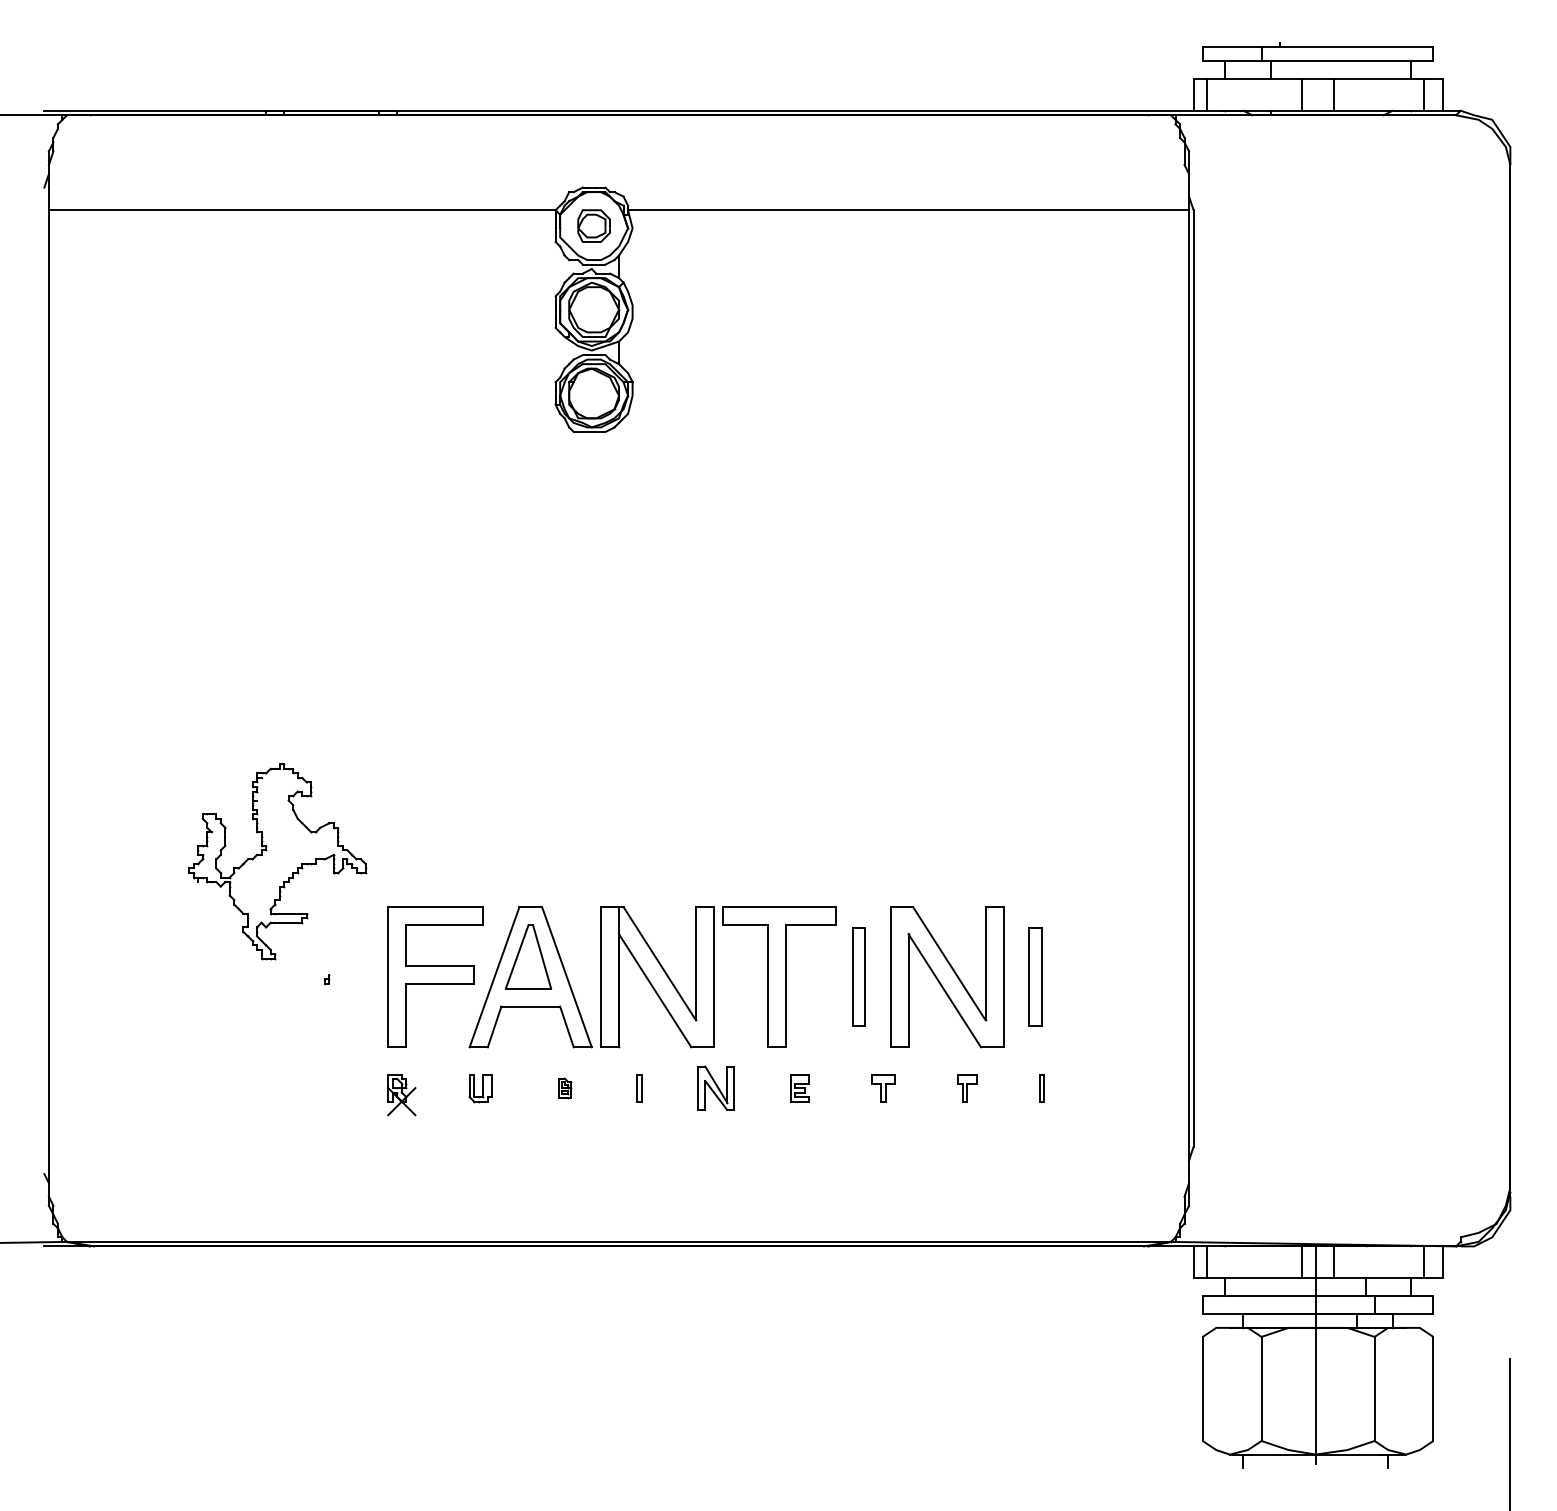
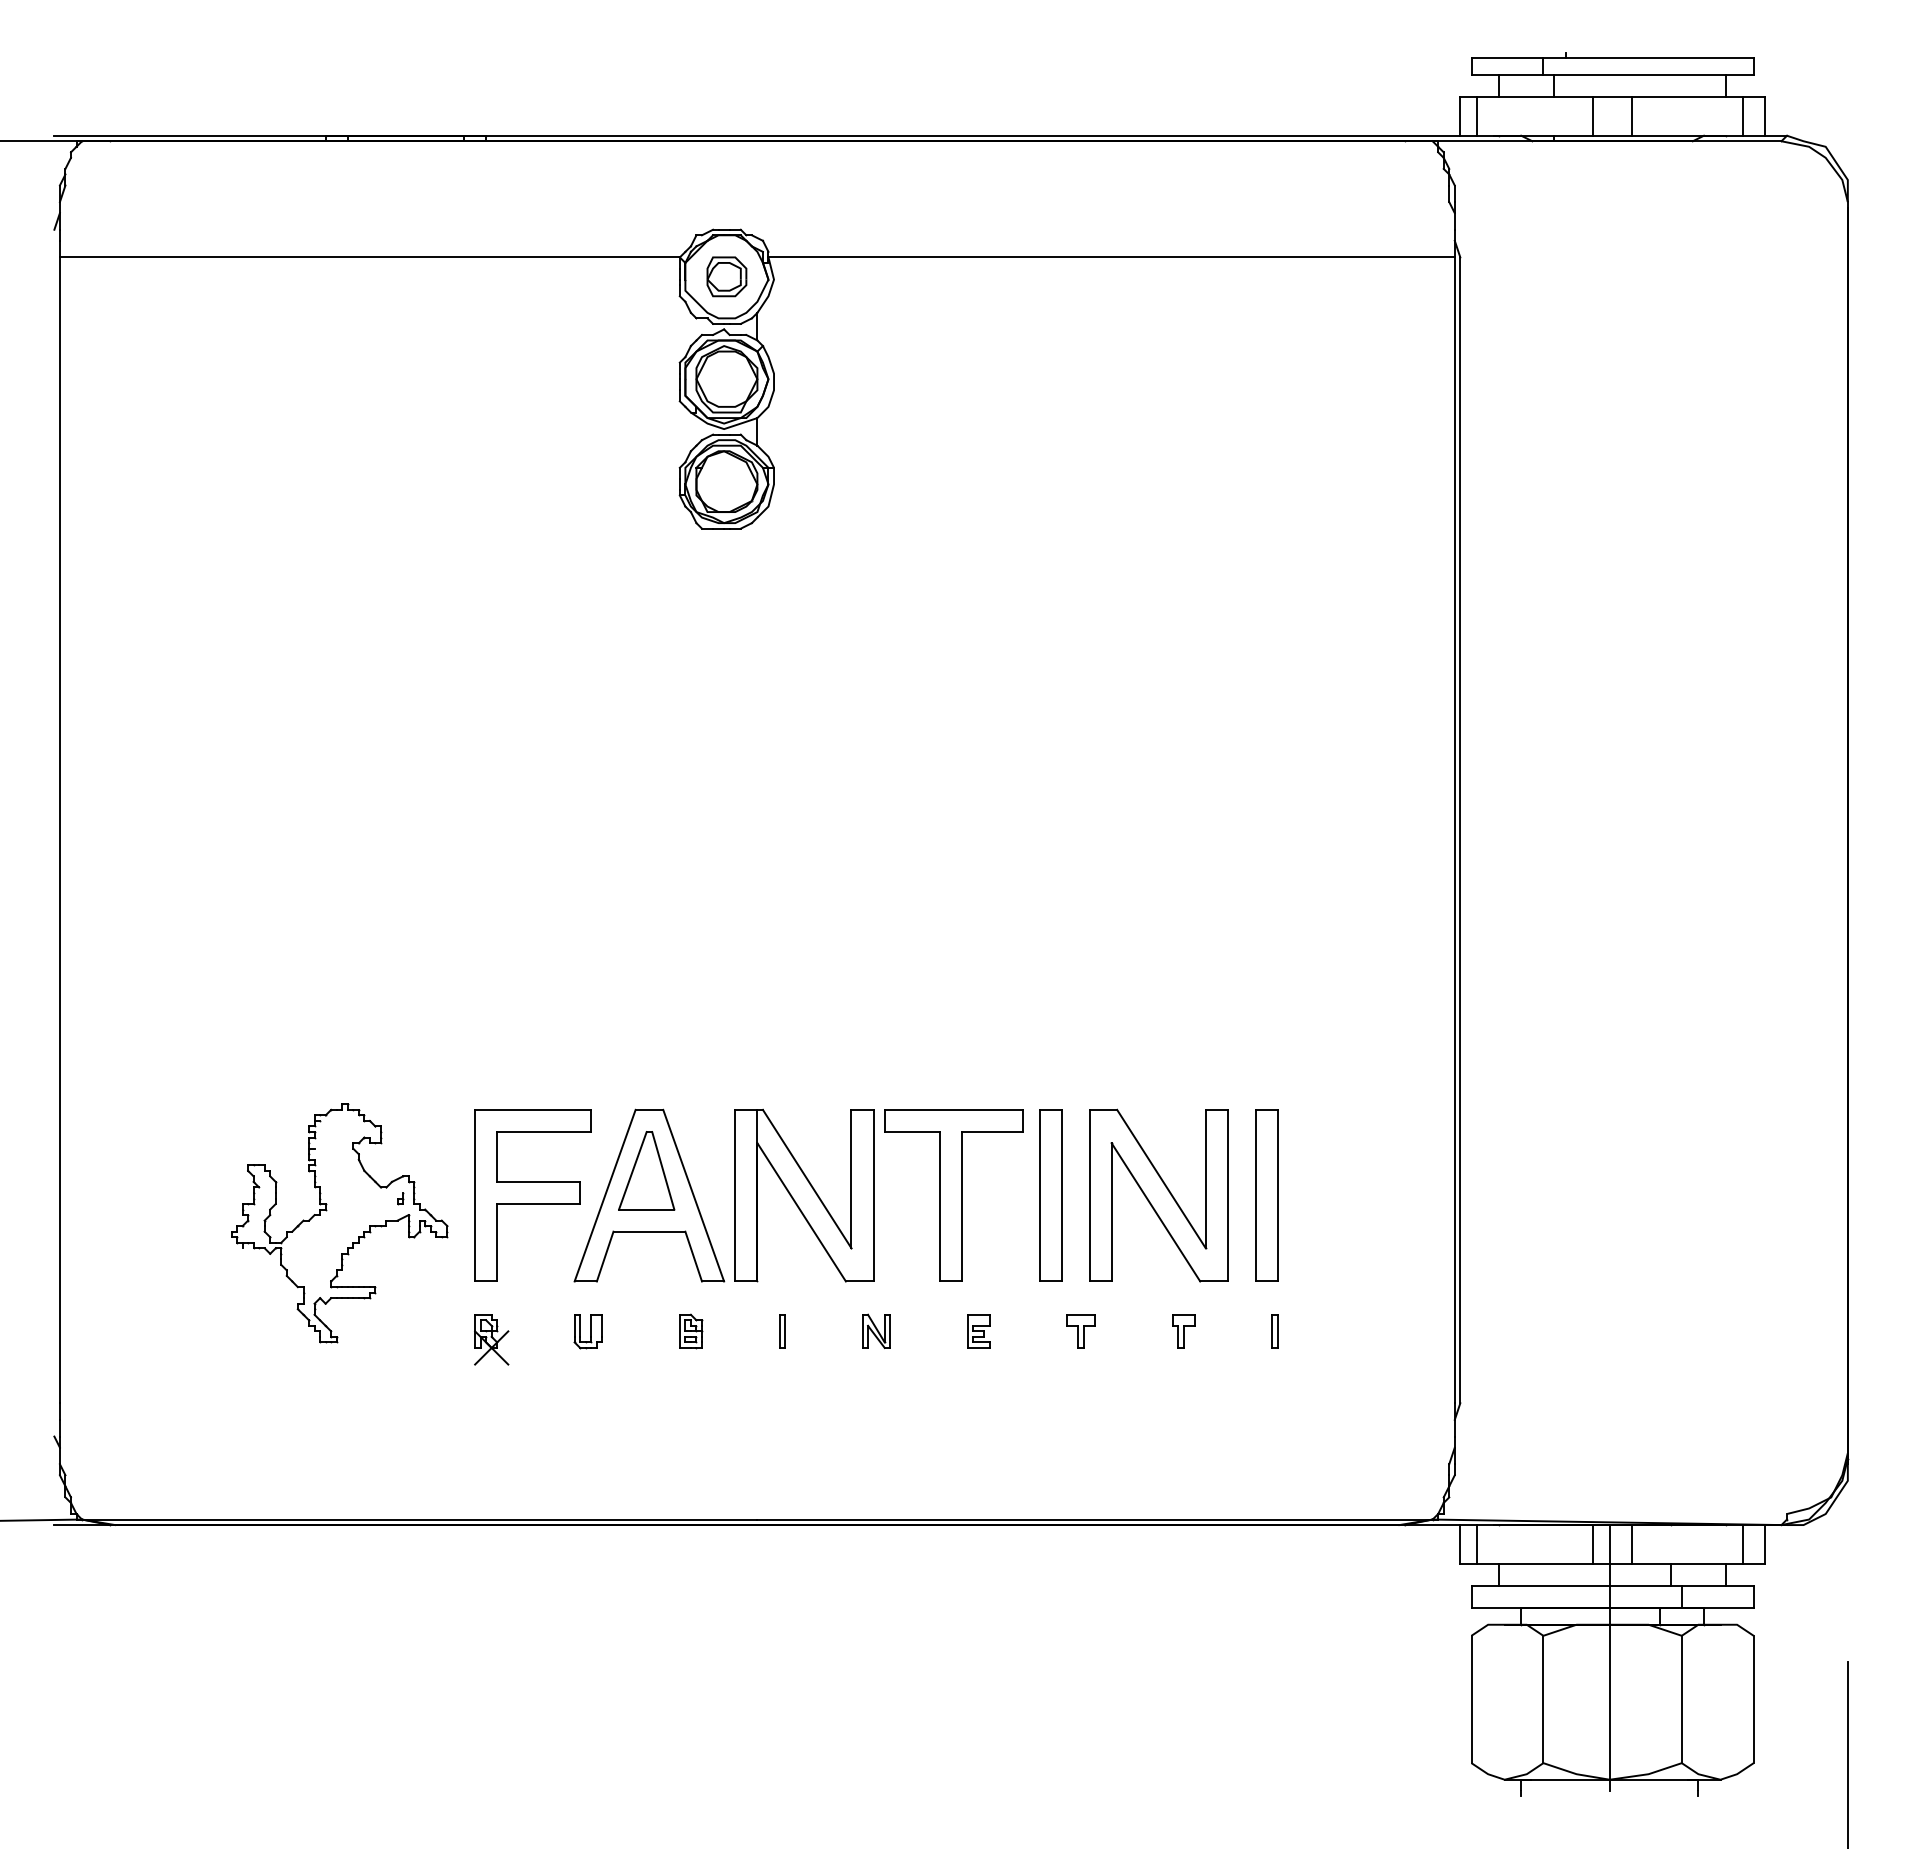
part: (277, 861) -> (339, 1223), moved
part: (858, 977) -> (1050, 1195), size x1.43
part: (1035, 977) -> (1266, 1195), size x1.43
part: (716, 1087) -> (876, 1330), size x0.62
part: (565, 1088) -> (691, 1331), size x1.43

